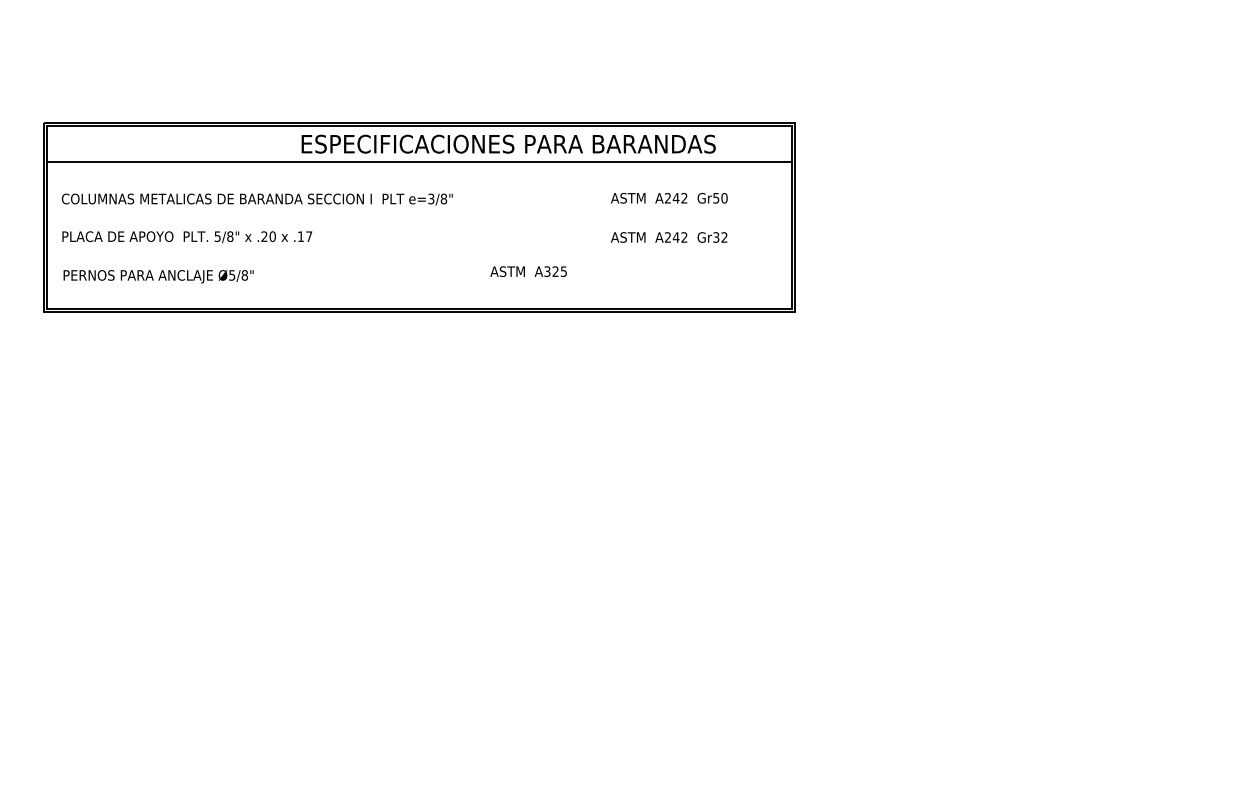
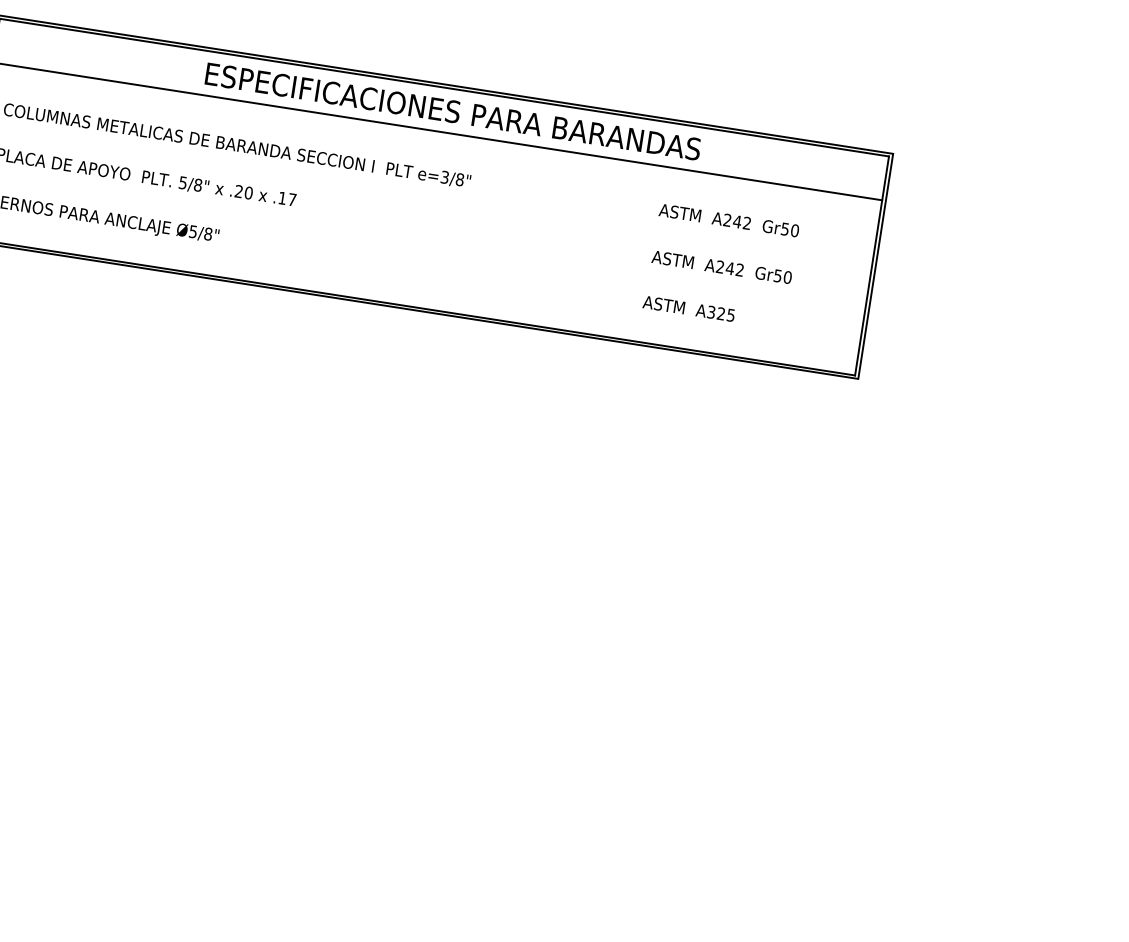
text: (508, 143) -> (453, 110), moved
text: (720, 237) -> (782, 276), Gr32 -> Gr50
text: (528, 271) -> (688, 308), moved

